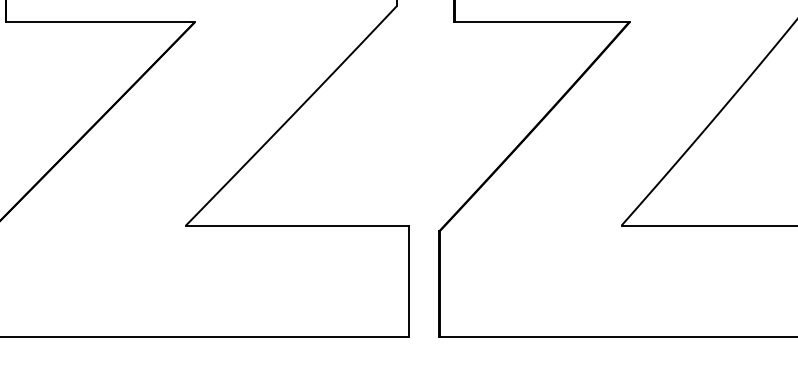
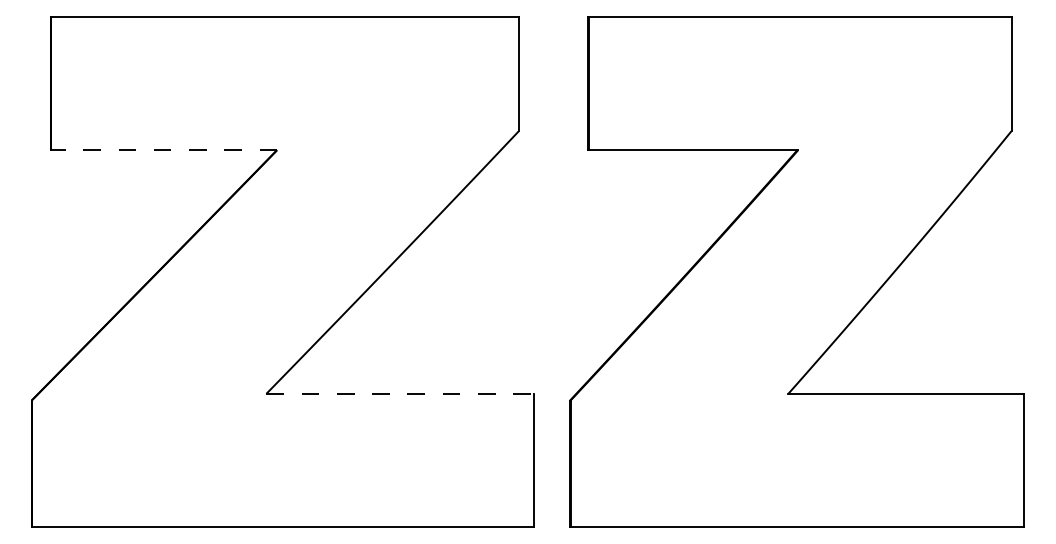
line: (100, 22) -> (163, 150), solid -> dashed
line: (297, 225) -> (400, 393), solid -> dashed

